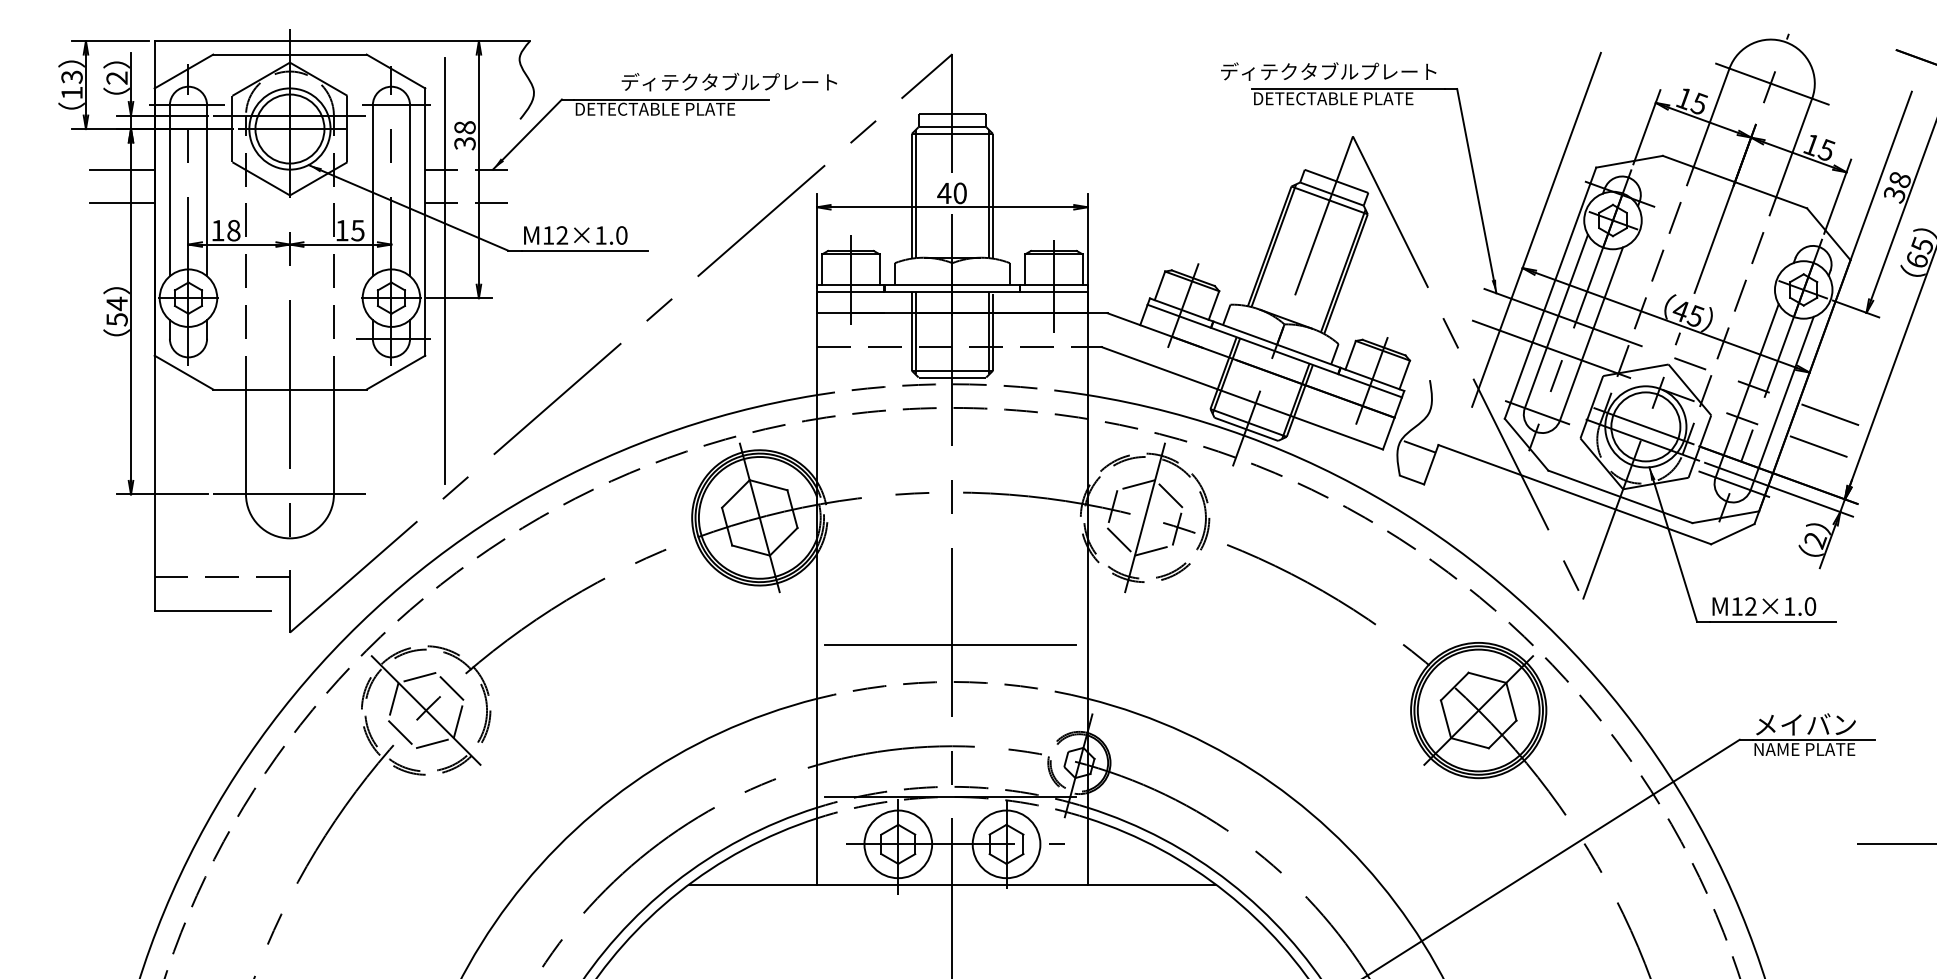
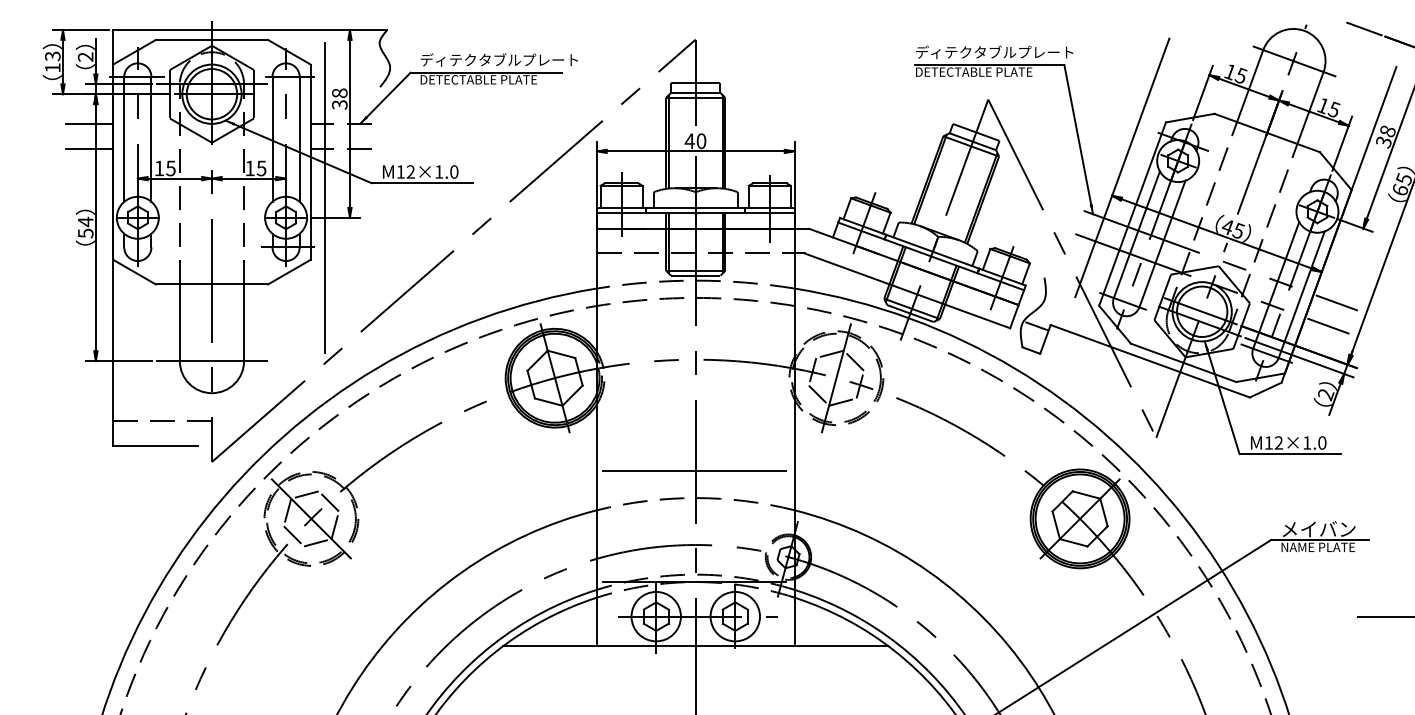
line: (1867, 39) -> (1364, 28), added
text: (1328, 71) -> (994, 52), moved
text: (728, 81) -> (498, 59), moved
text: (233, 230) -> (170, 168), 18 -> 15

